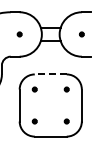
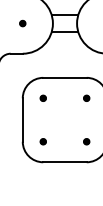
line: (50, 74) -> (64, 77), dashed -> solid

